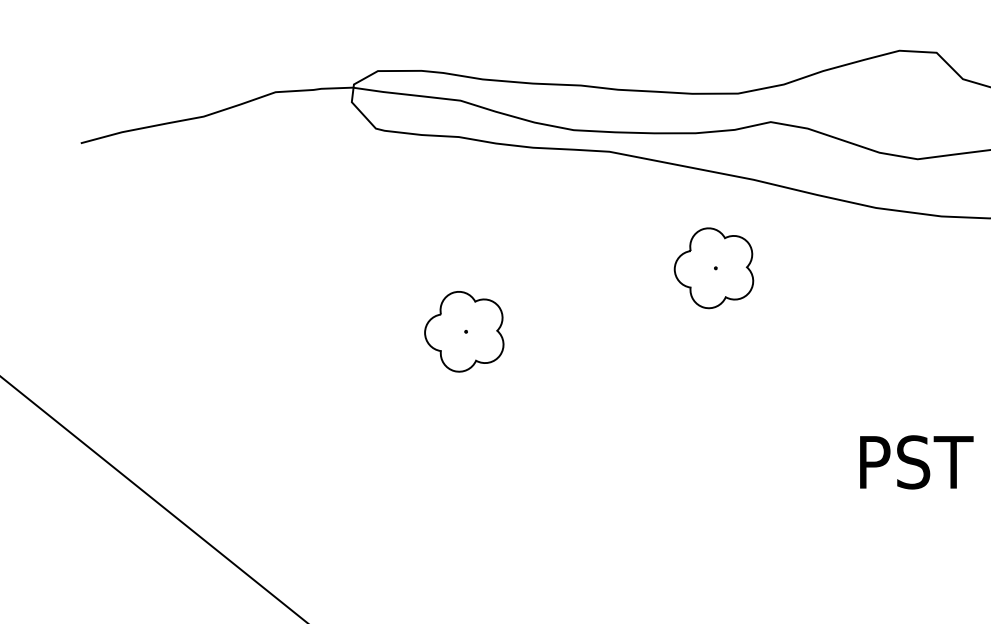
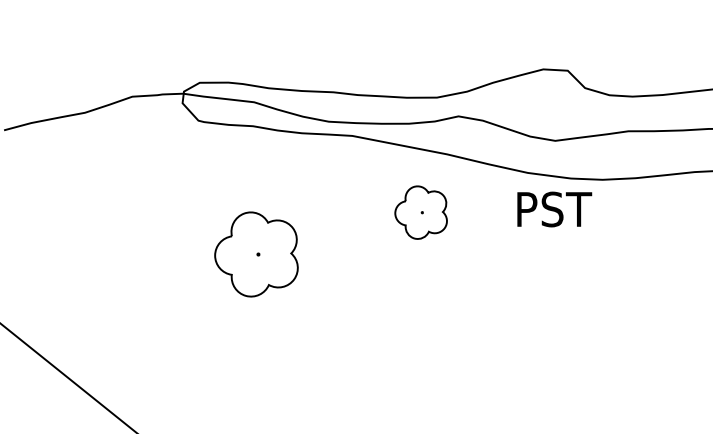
part: (464, 331) -> (256, 254), size x1.6
text: (916, 462) -> (554, 209), moved

